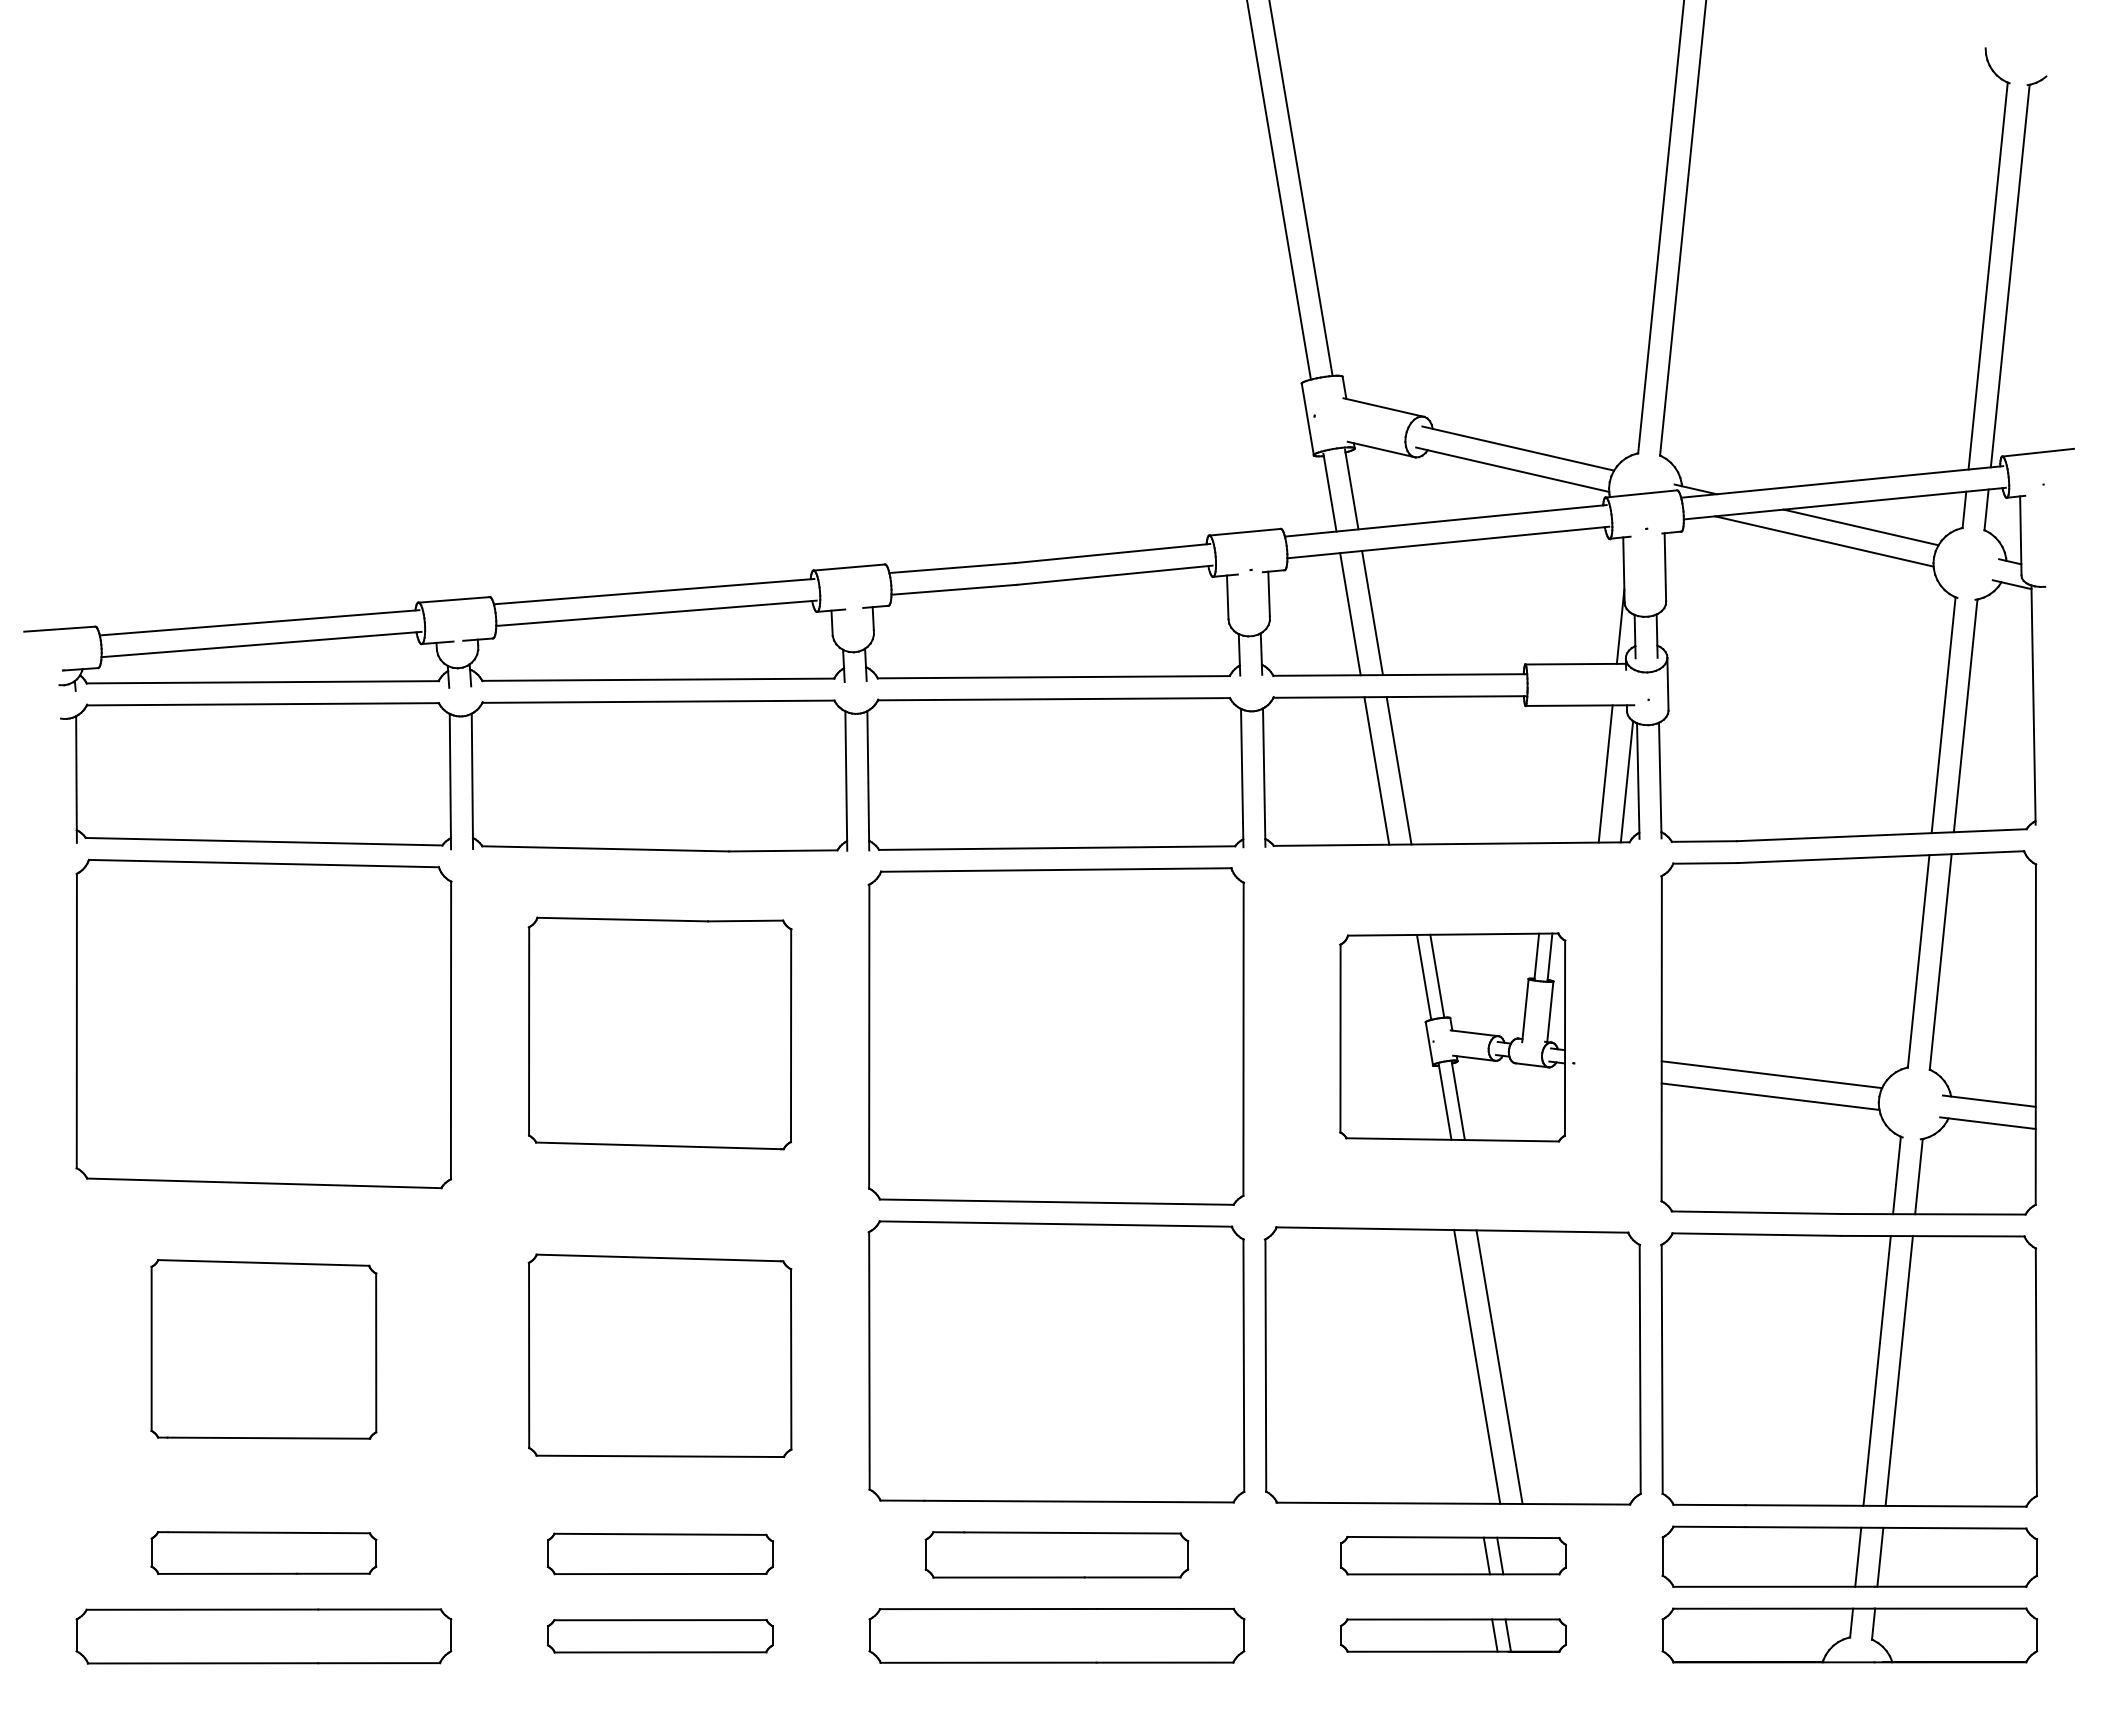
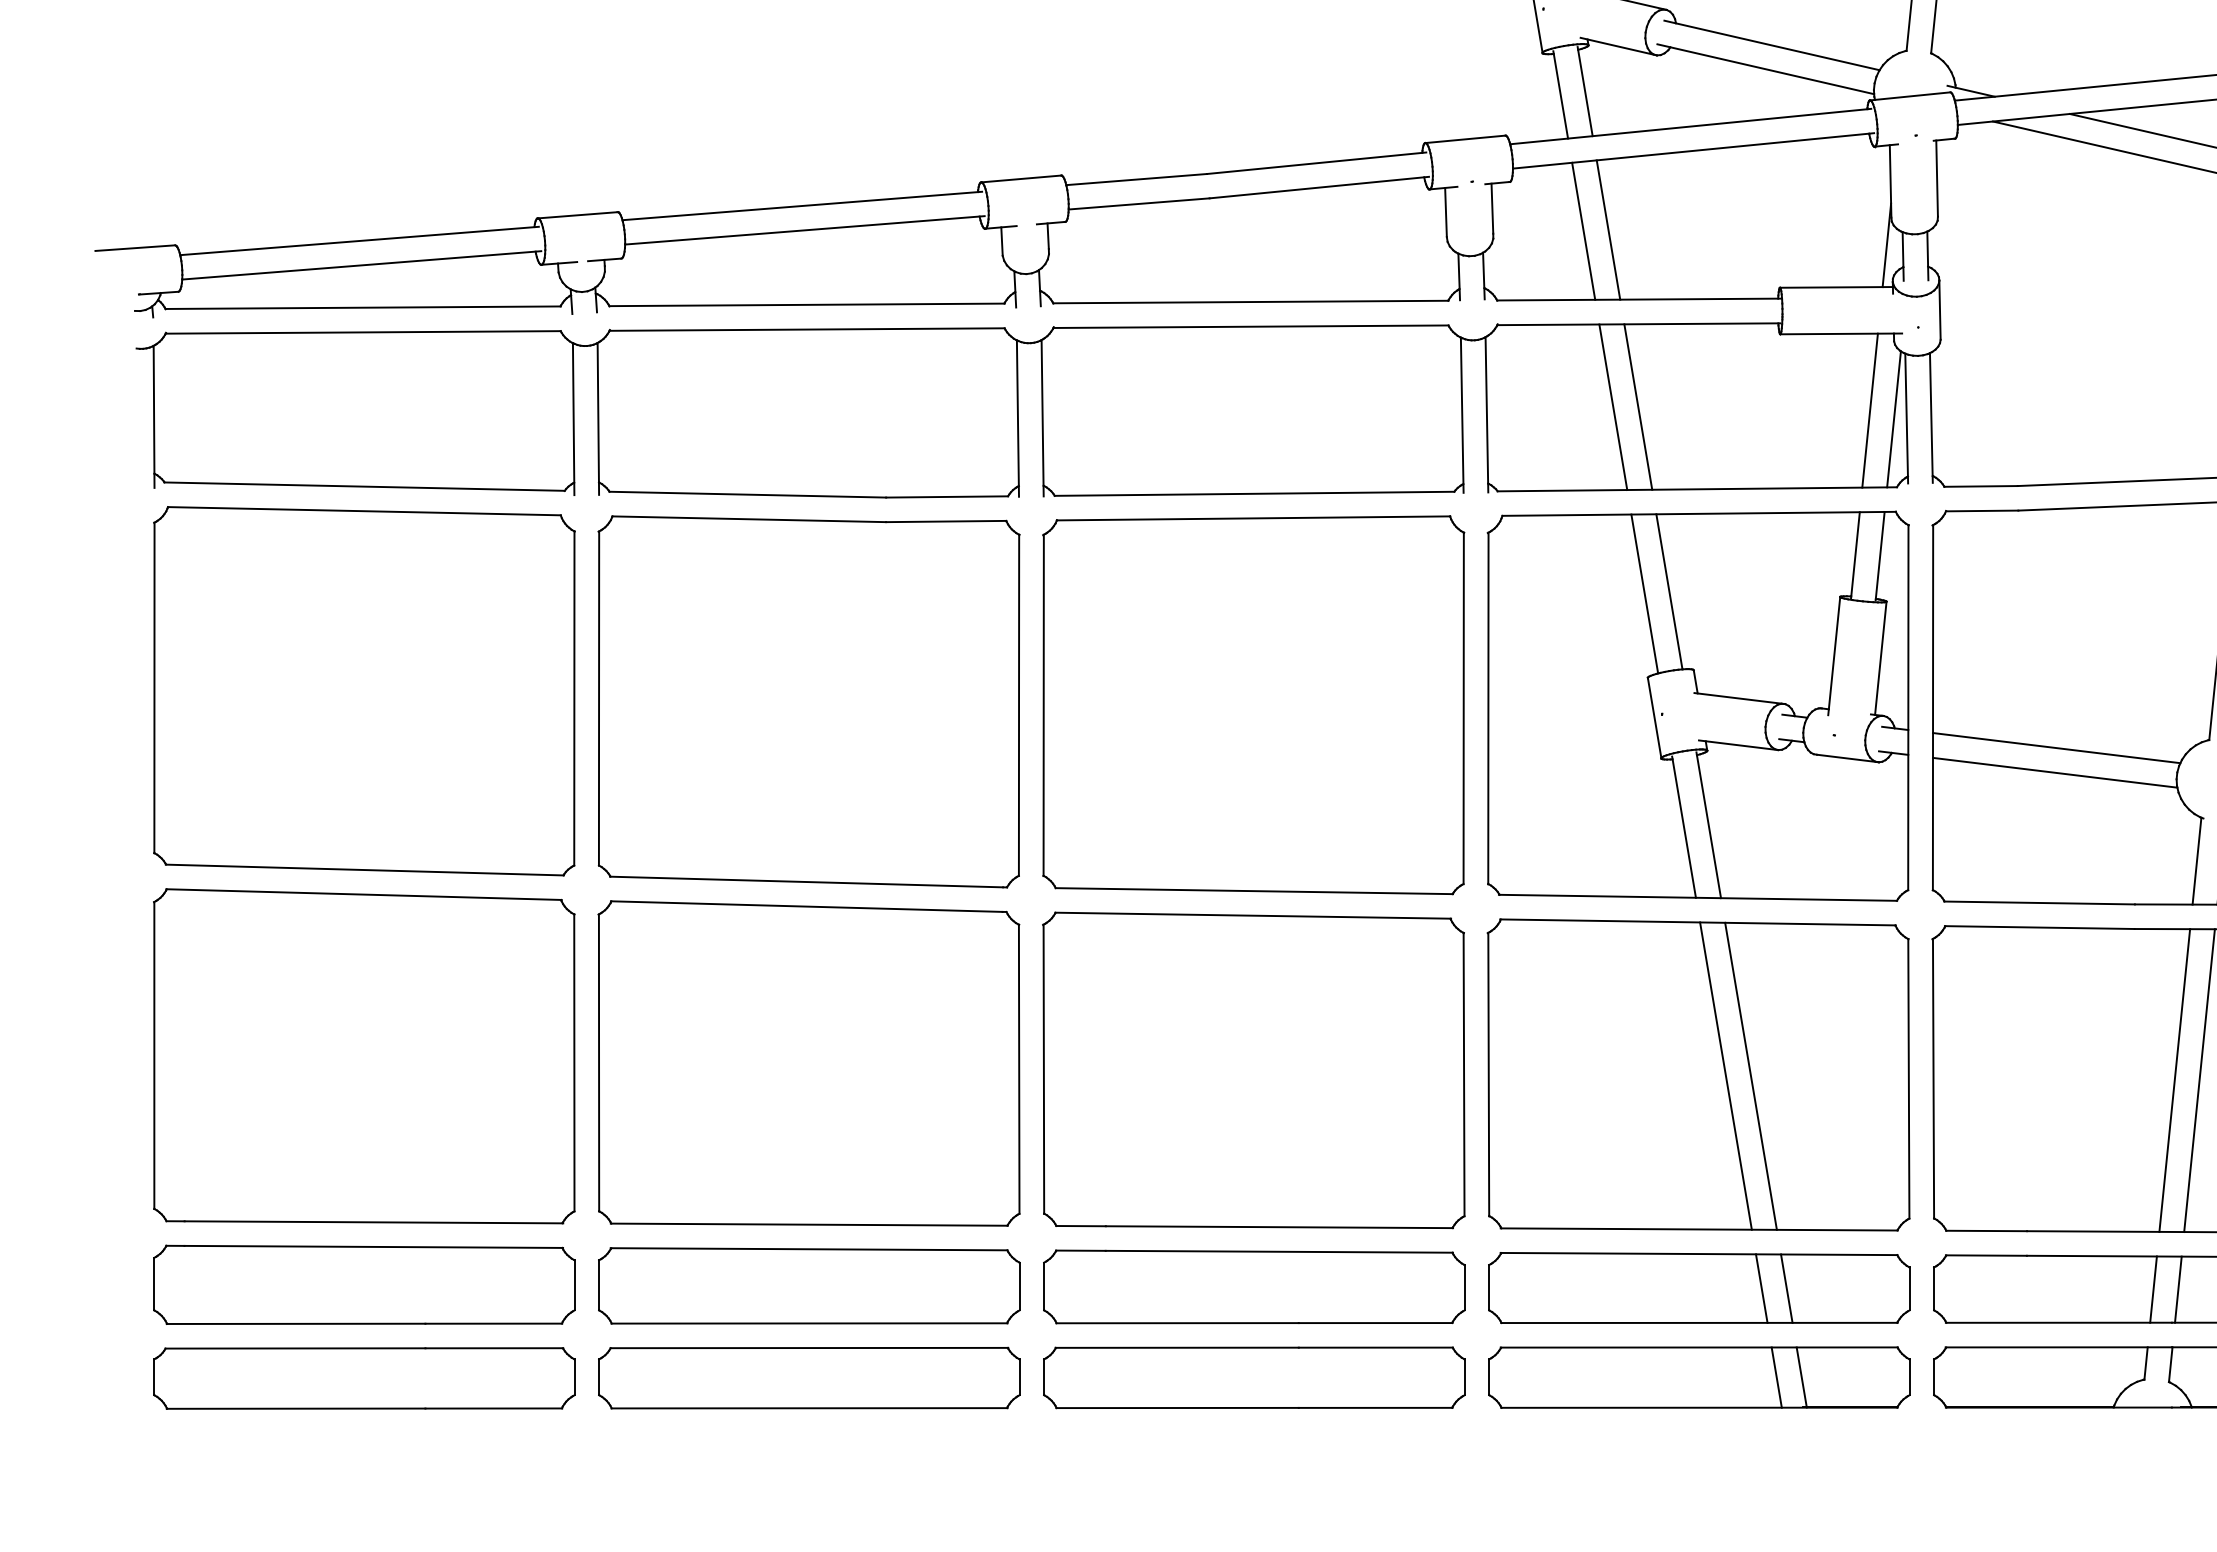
part: (659, 1033) -> (808, 701), size x1.43
part: (1452, 1037) -> (1698, 706), size x1.67
part: (263, 1349) -> (363, 1056), size x1.67
part: (659, 1355) -> (808, 1063), size x1.43
part: (263, 1552) -> (363, 1284), size x1.67
part: (660, 1553) -> (809, 1285), size x1.67
part: (1056, 1554) -> (1253, 1286), size x1.43
part: (1453, 1555) -> (1699, 1287), size x1.67
part: (1453, 1635) -> (1699, 1377), size x1.67
part: (660, 1636) -> (809, 1378), size x1.67

